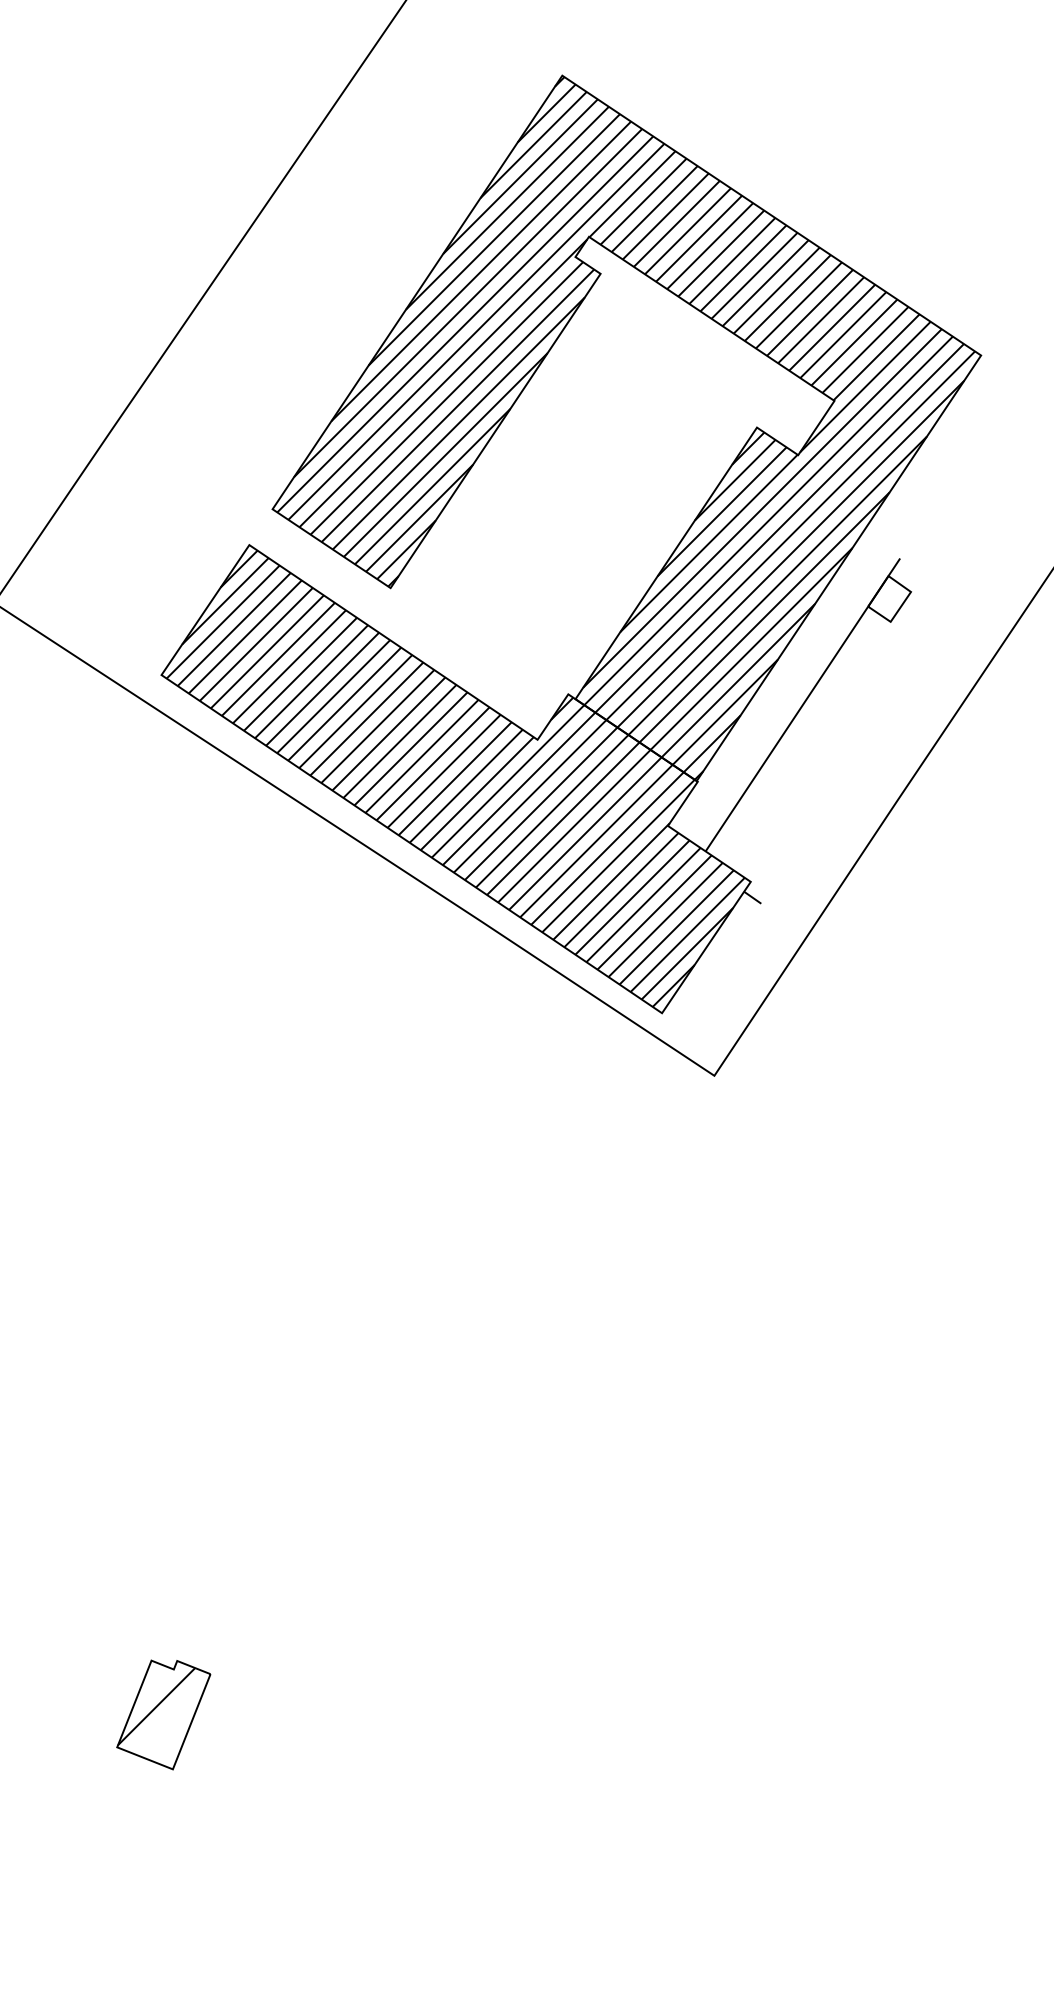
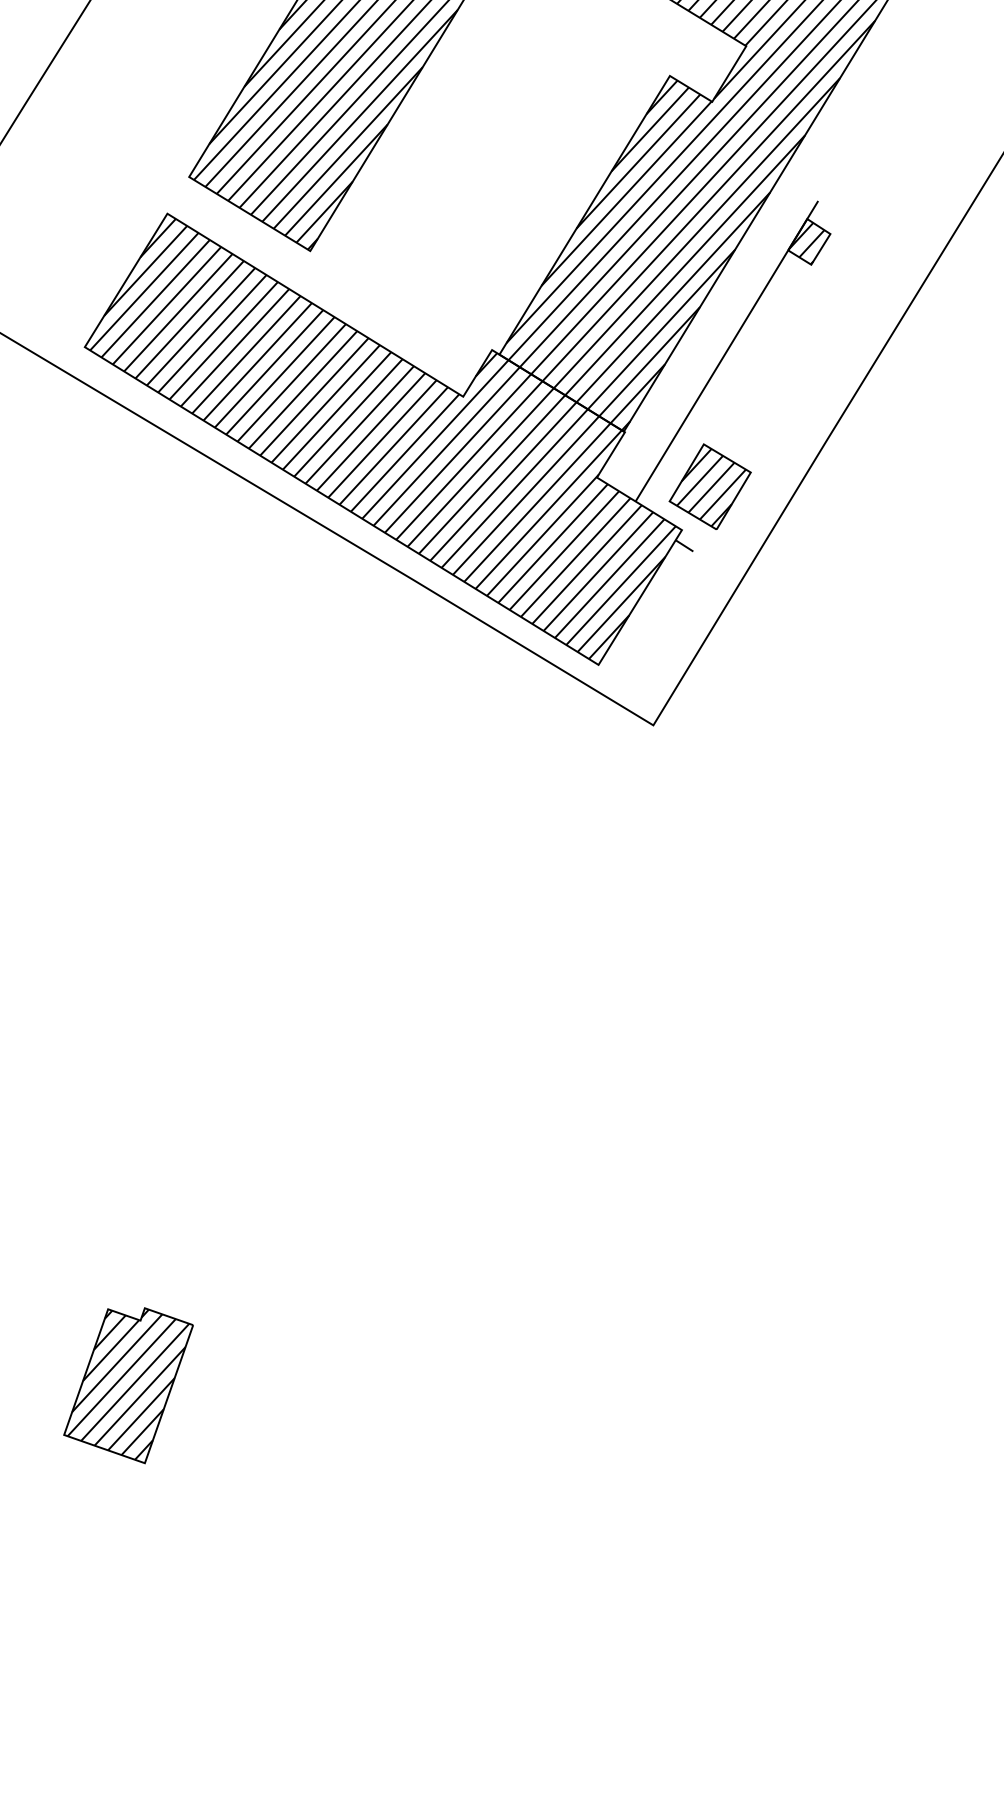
hatch: (886, 600) -> (806, 243), added
part: (780, 839) -> (709, 486), added
part: (163, 1714) -> (128, 1385), size x1.43

